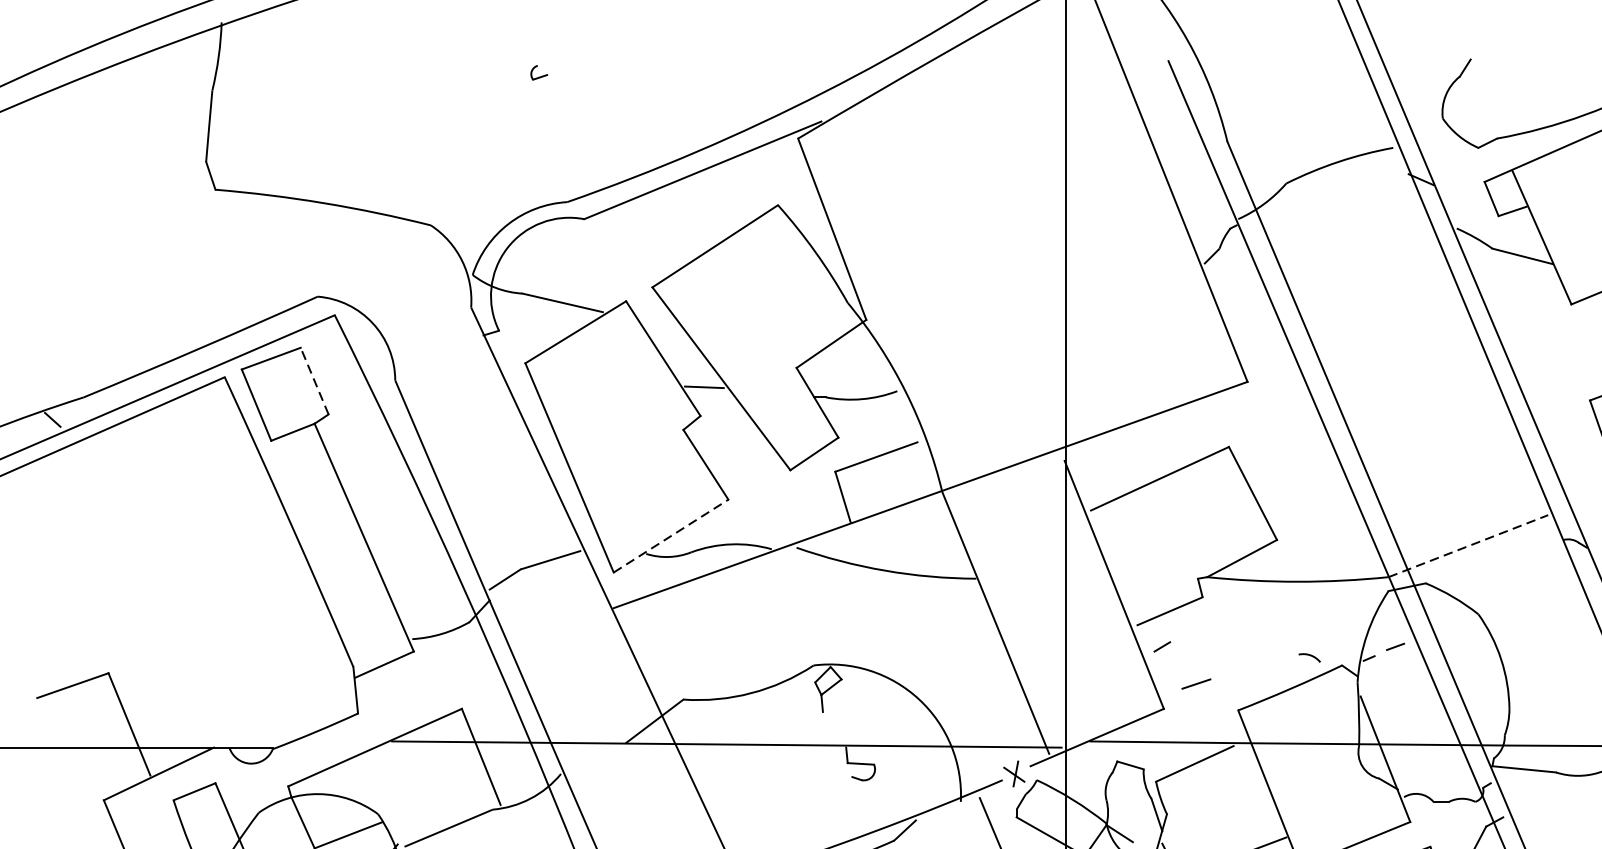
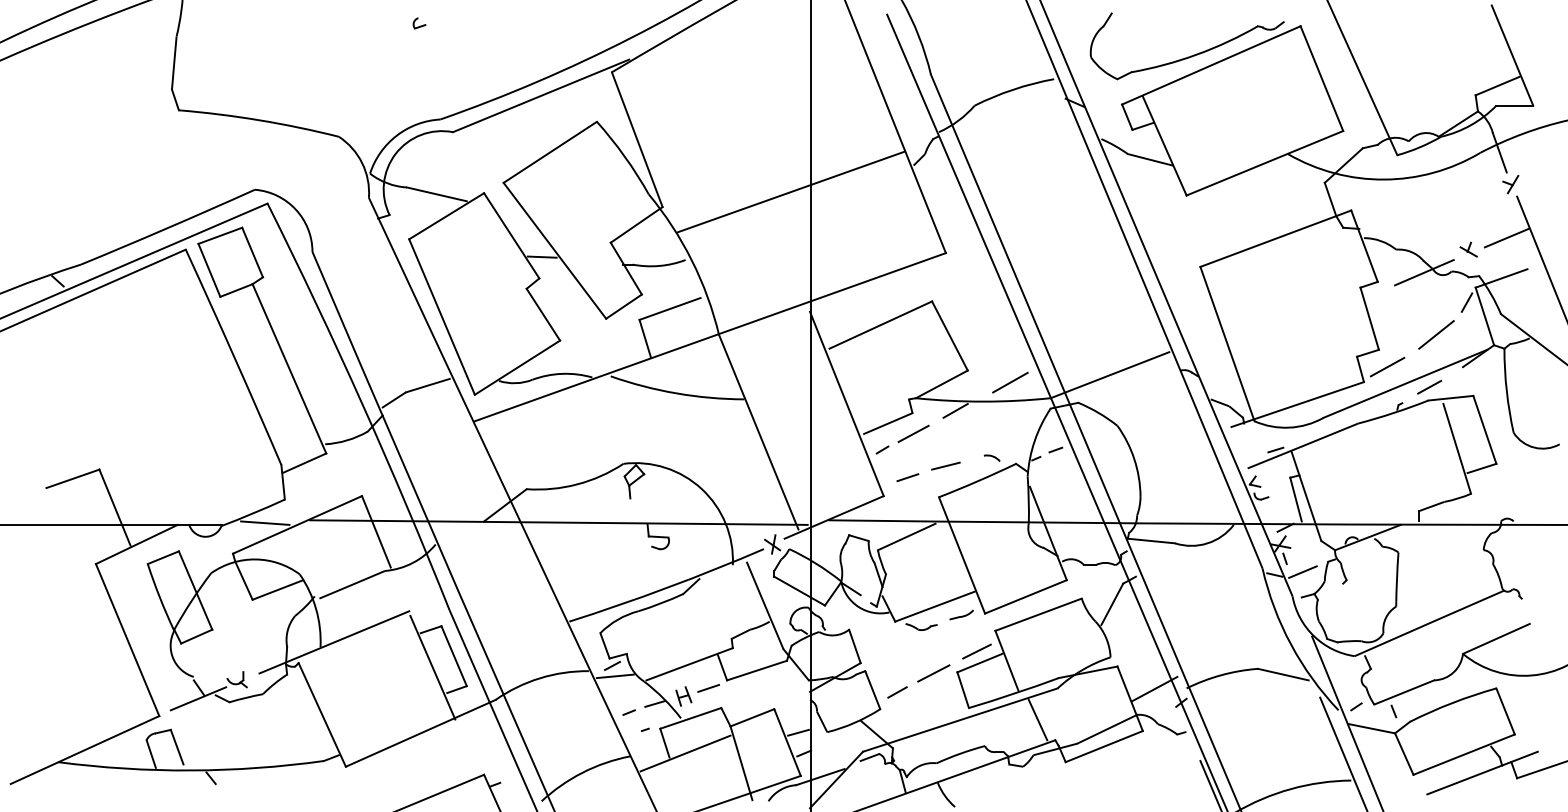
line: (1038, 298) -> (790, 191), added
line: (314, 381) -> (252, 252), dashed -> solid
line: (671, 535) -> (517, 367), dashed -> solid
line: (1469, 546) -> (1110, 375), dashed -> solid
line: (1334, 556) -> (1010, 382), added
line: (1260, 593) -> (955, 410), added
line: (1203, 624) -> (913, 433), added
line: (1247, 667) -> (945, 465), added
line: (332, 744) -> (265, 522), added

